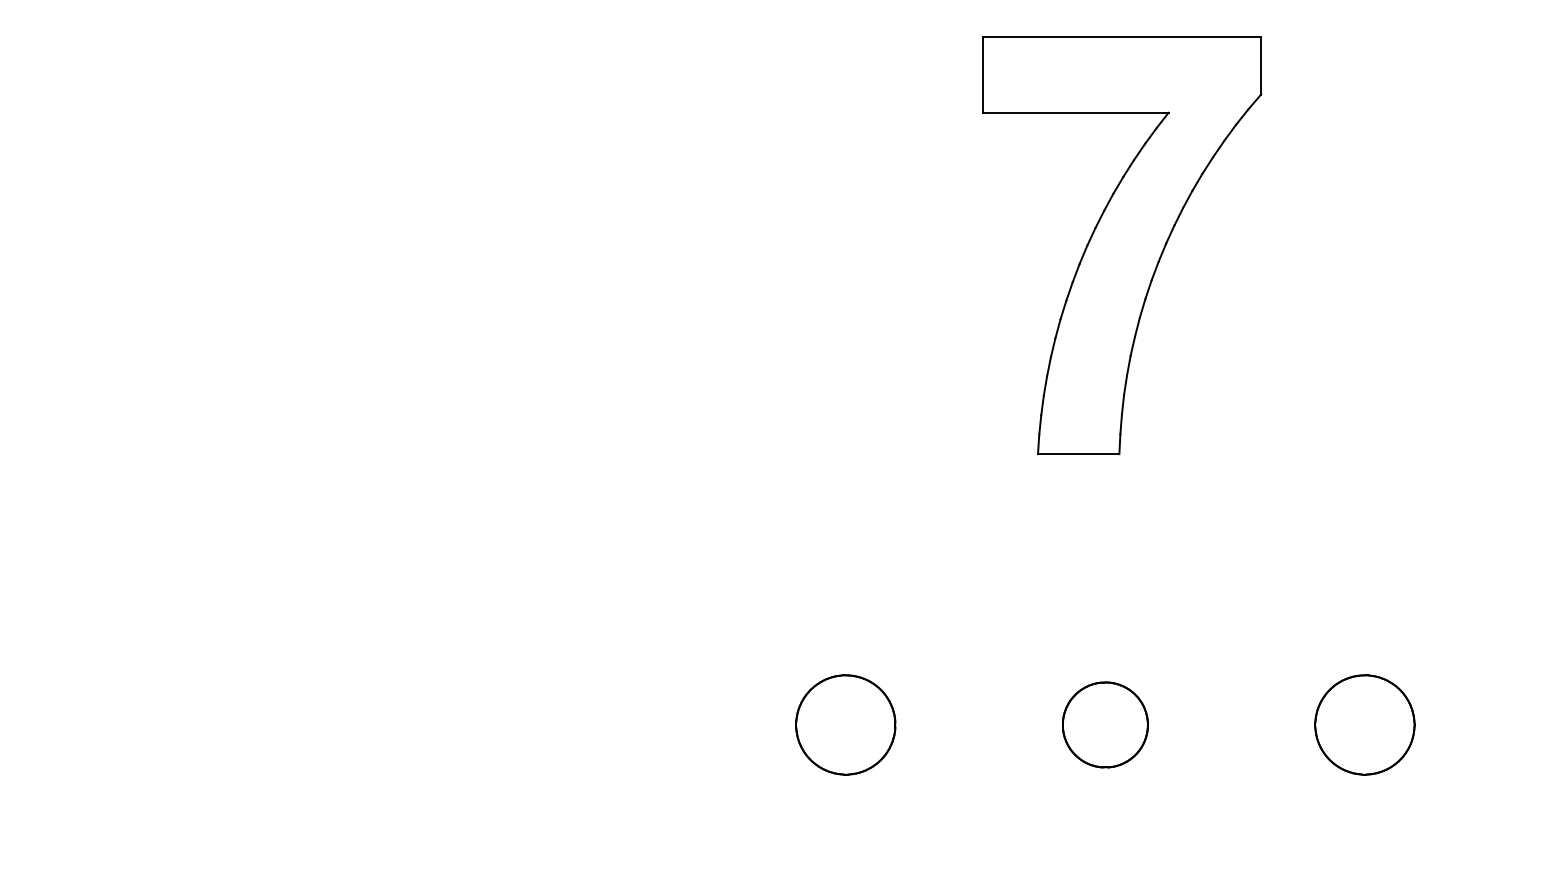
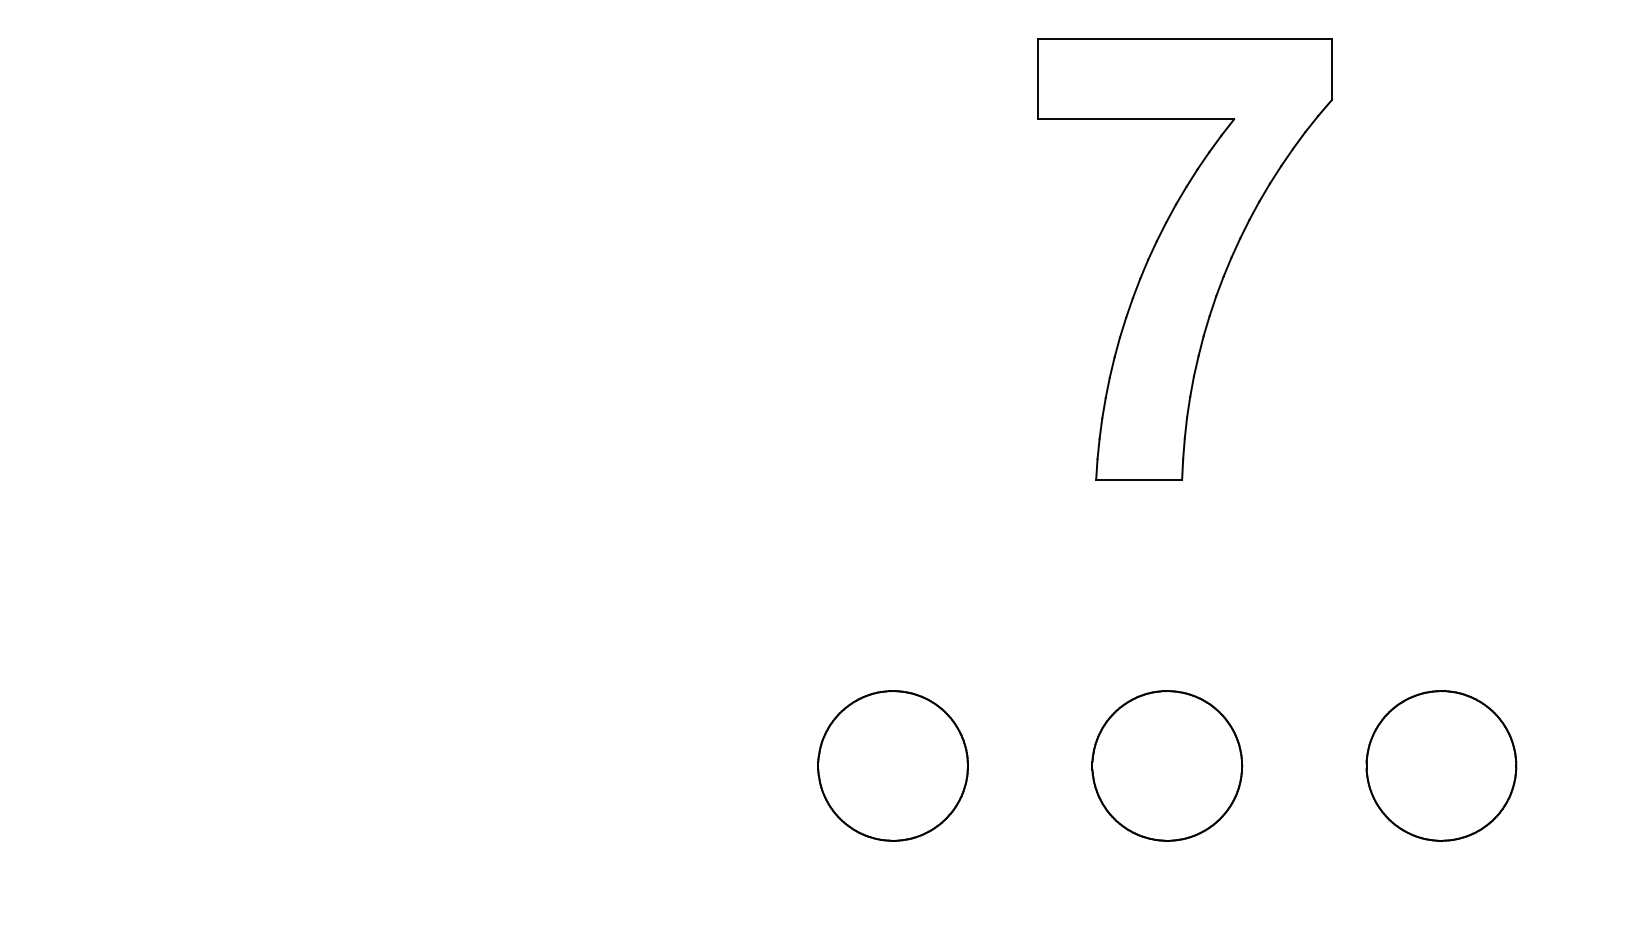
part: (845, 724) -> (892, 765), size x1.43
part: (1105, 724) -> (1167, 765), size x1.67
part: (1364, 724) -> (1441, 765), size x1.43

